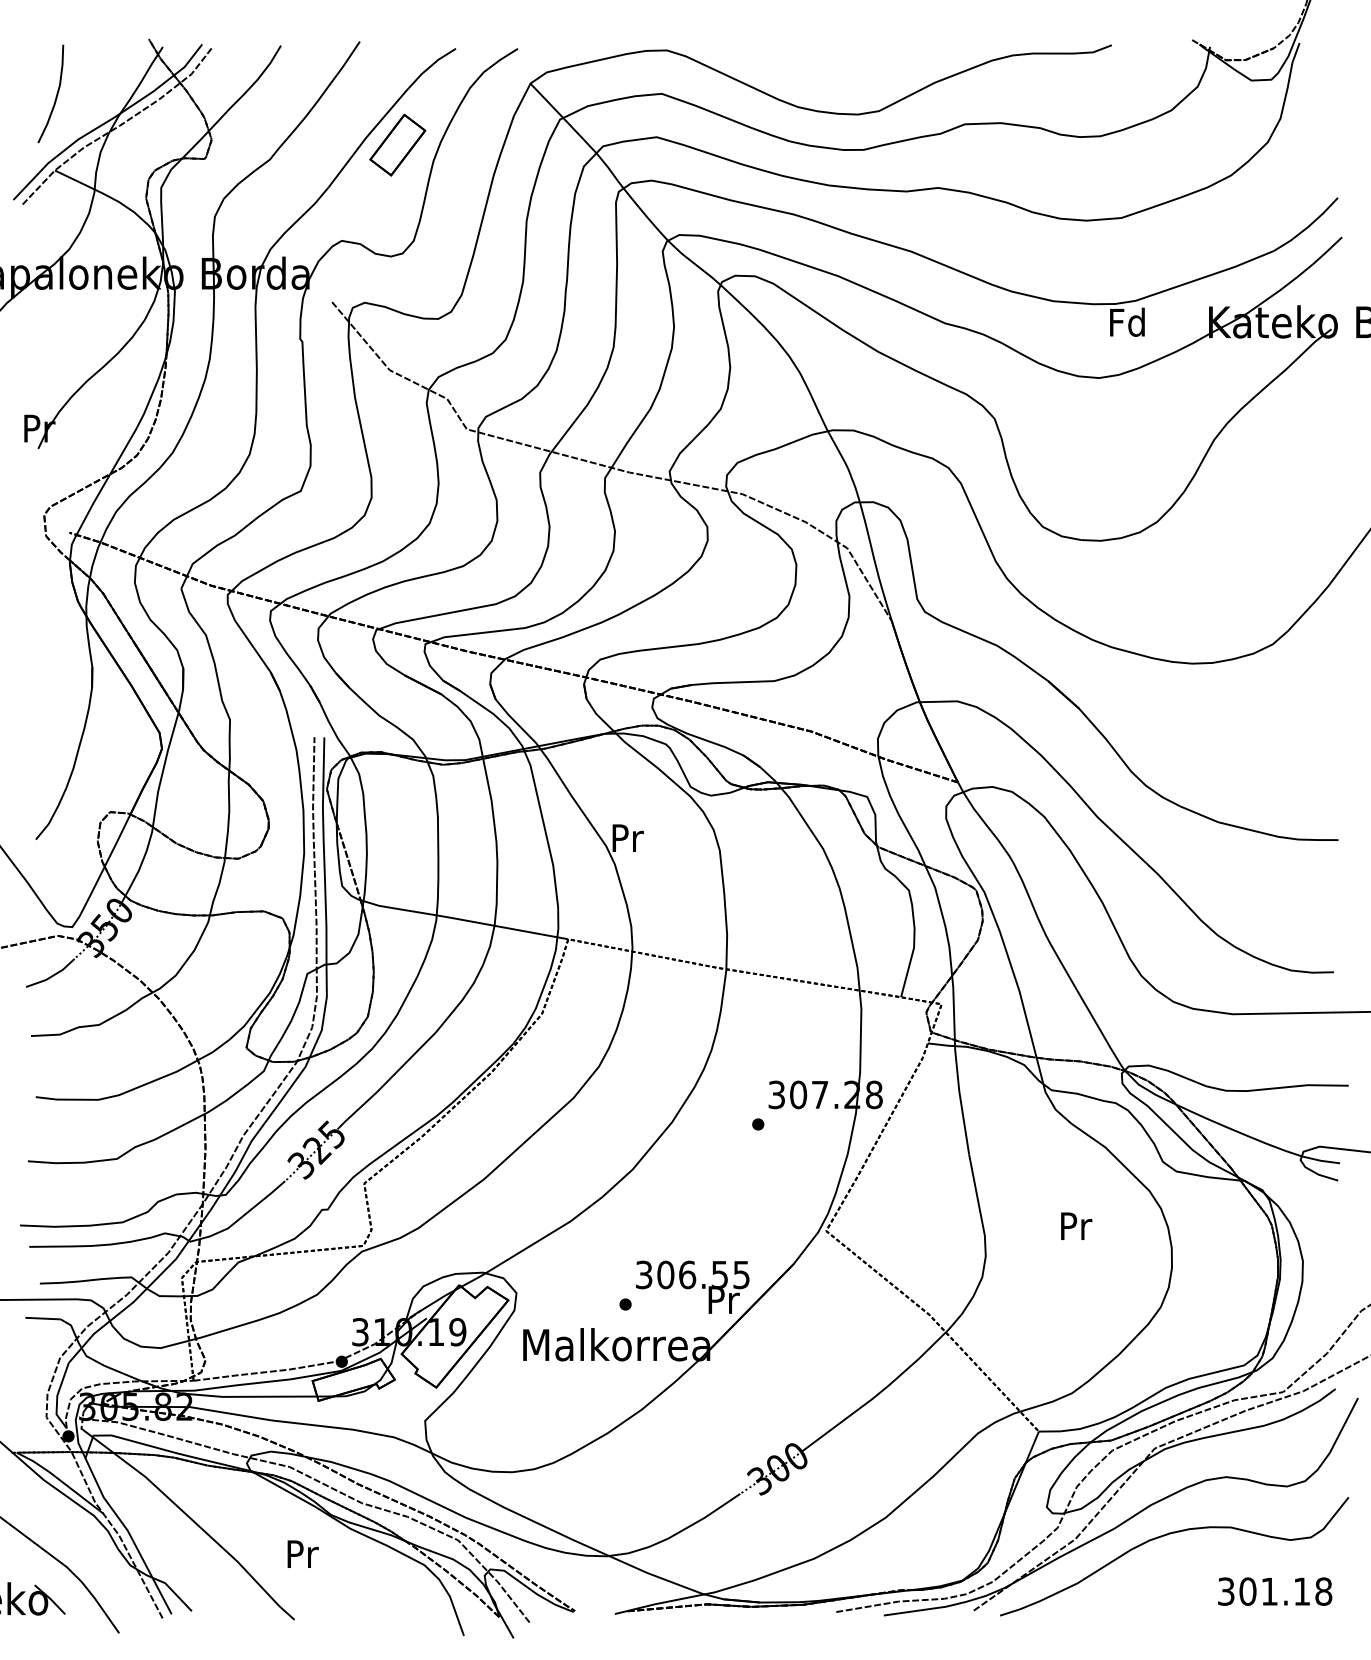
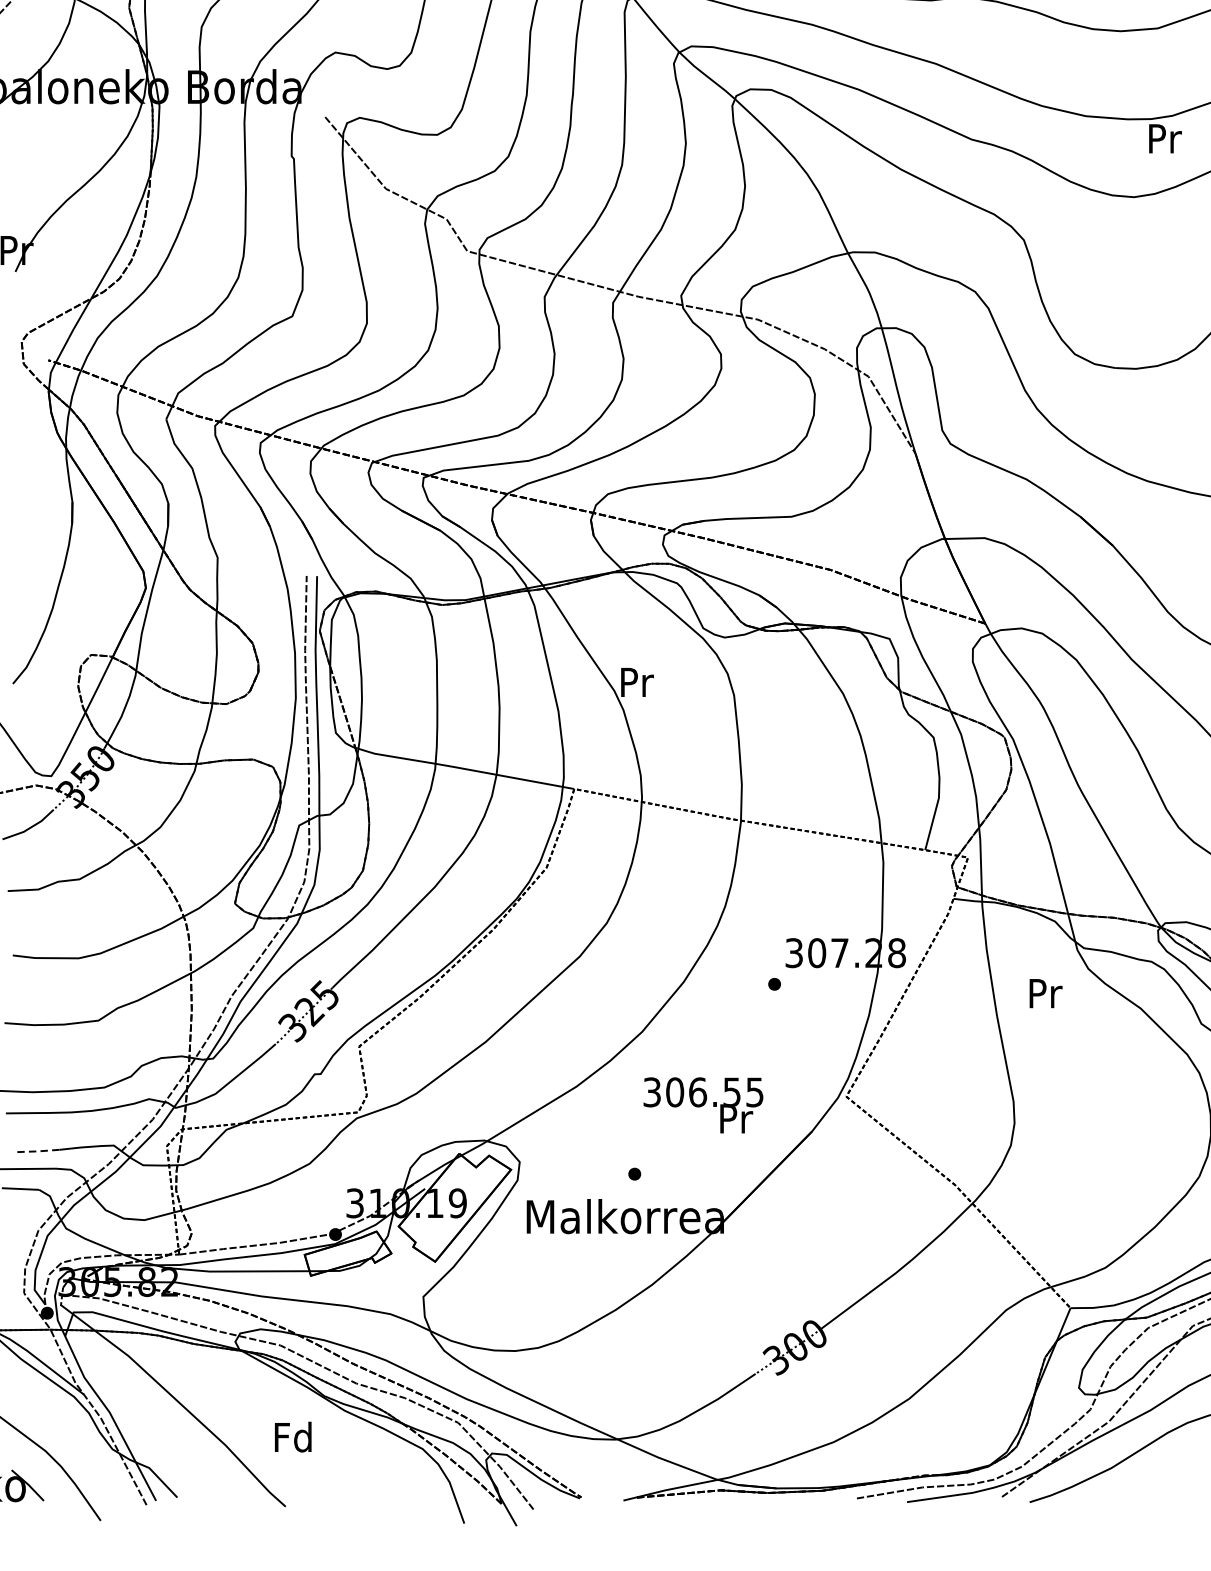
text: (1127, 321) -> (1164, 137), Fd -> Pr
text: (1076, 1225) -> (1045, 992), moved
line: (60, 1282) -> (38, 1150), solid -> dashed
text: (692, 1286) -> (703, 1104), moved
text: (301, 1553) -> (292, 1436), Pr -> Fd

